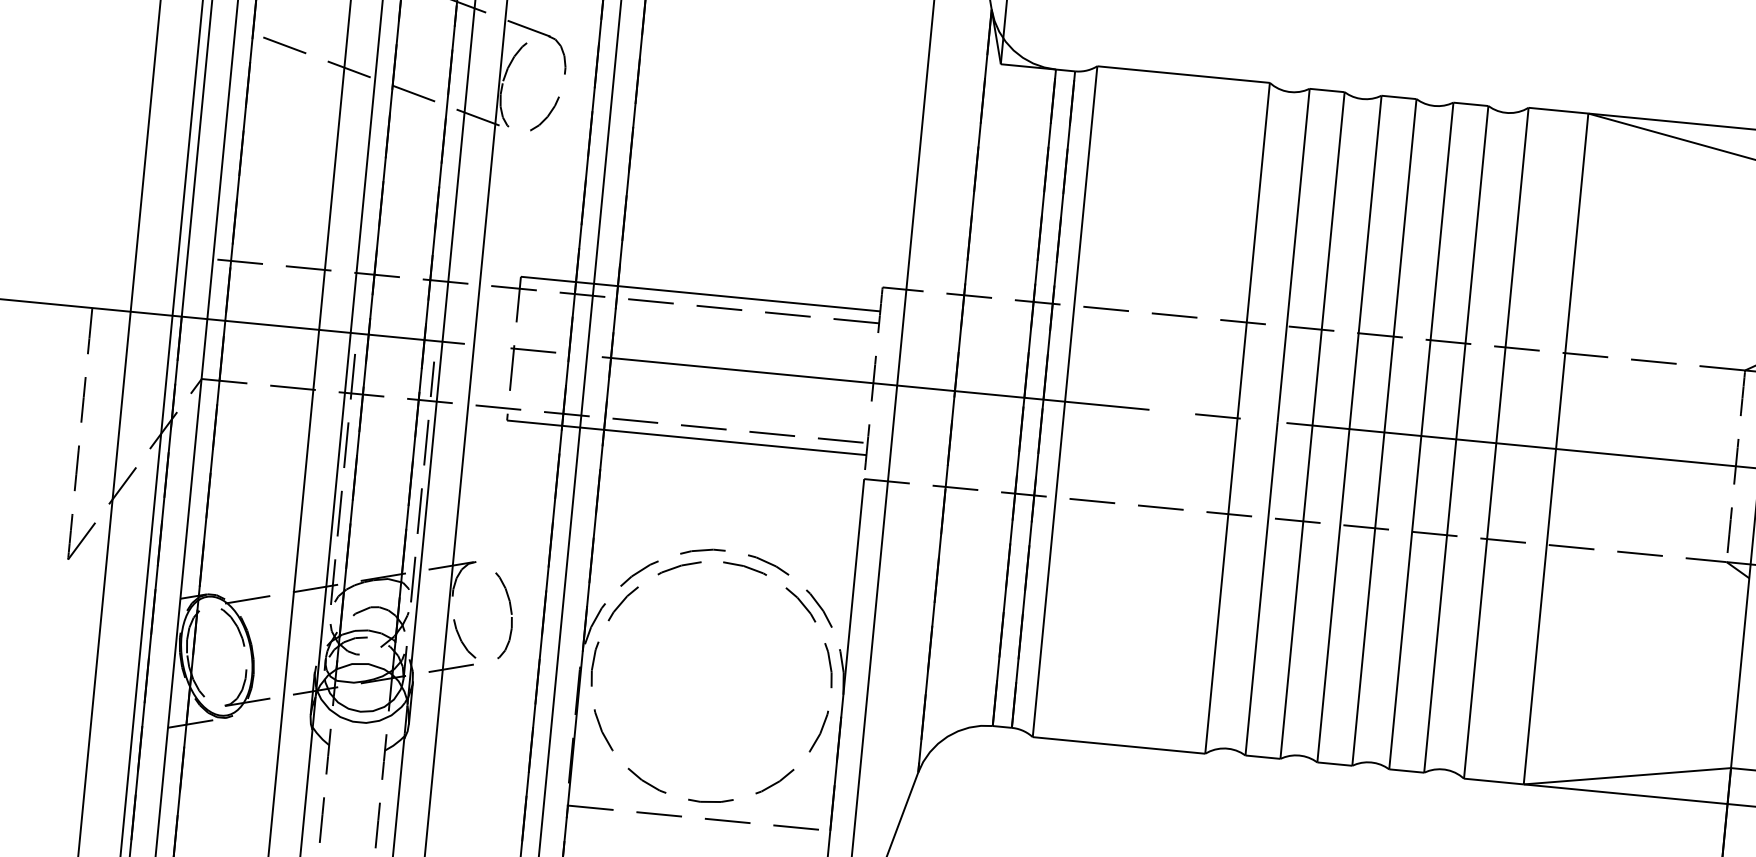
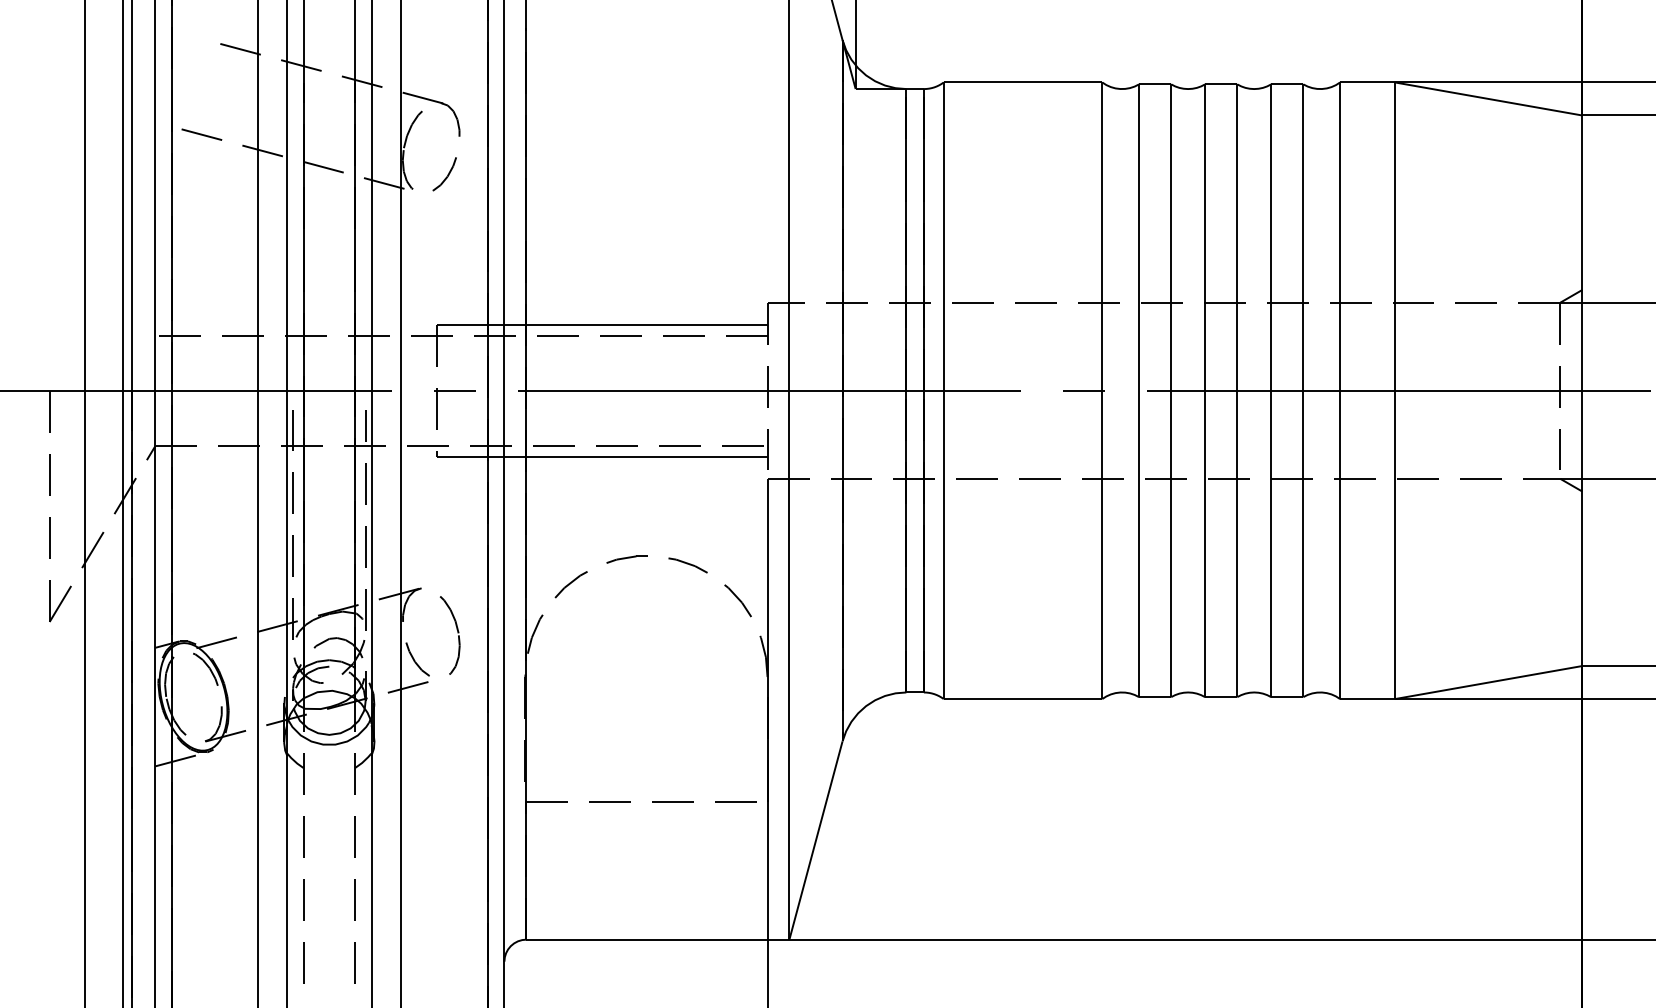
part: (611, 619) -> (549, 628), removed

